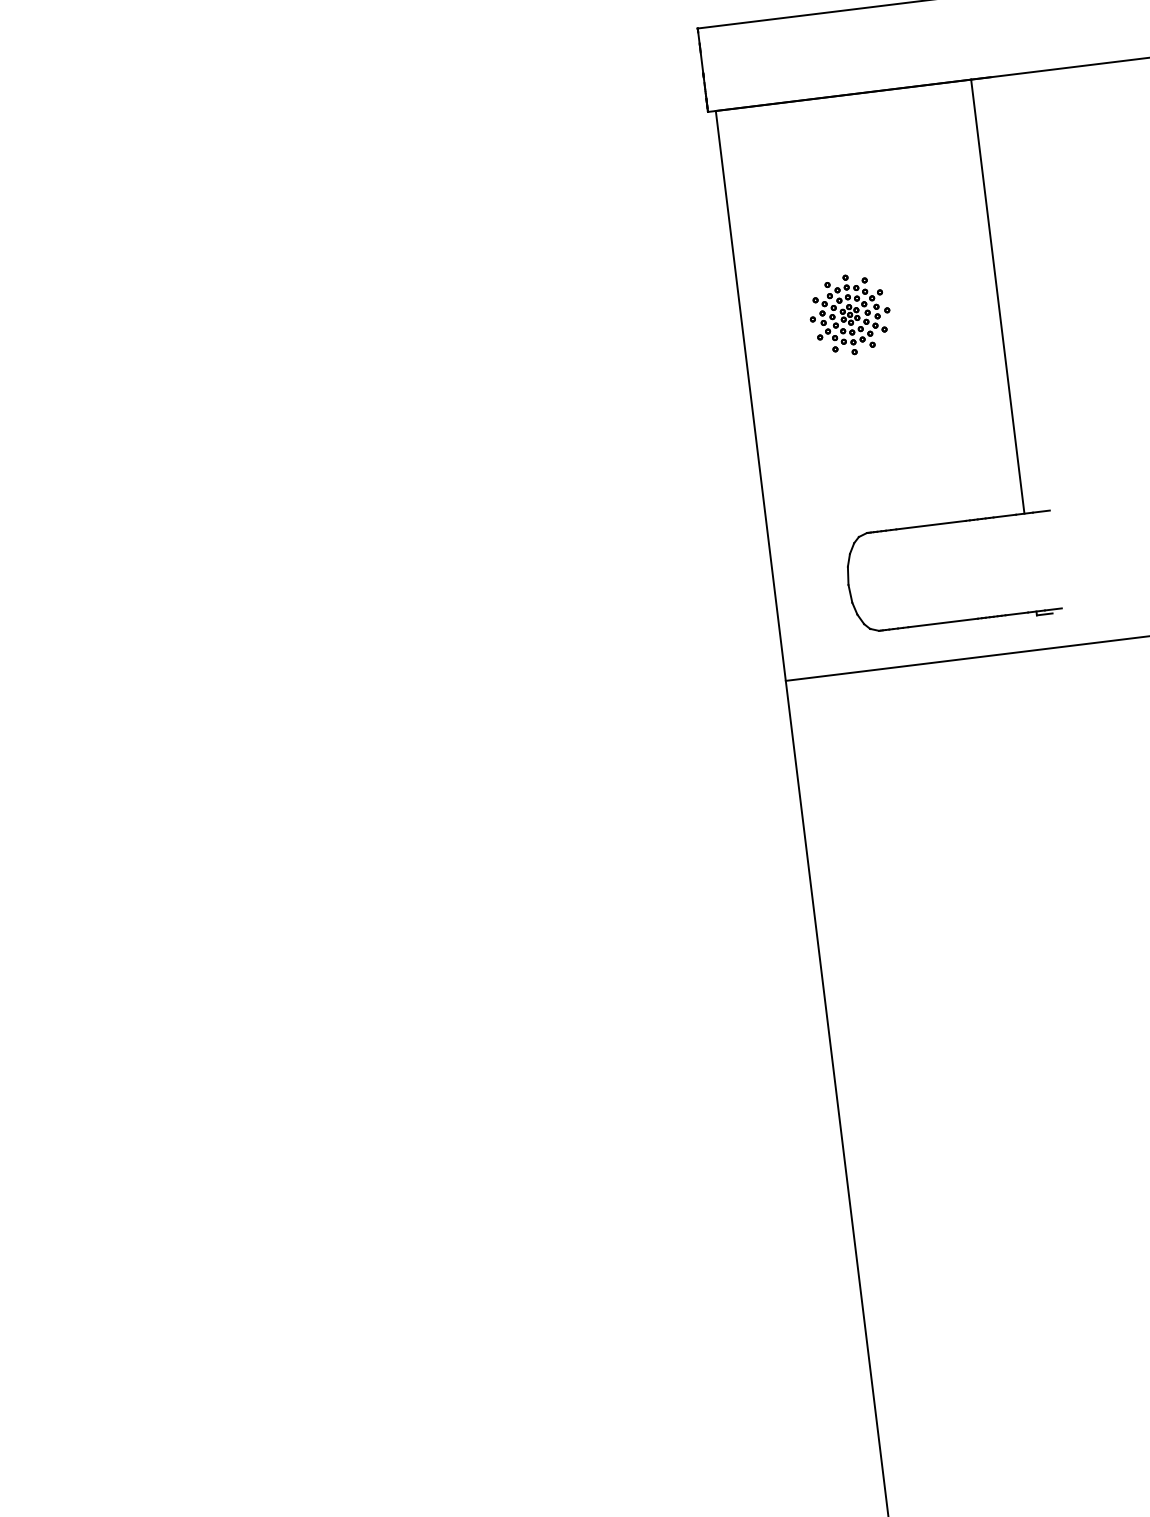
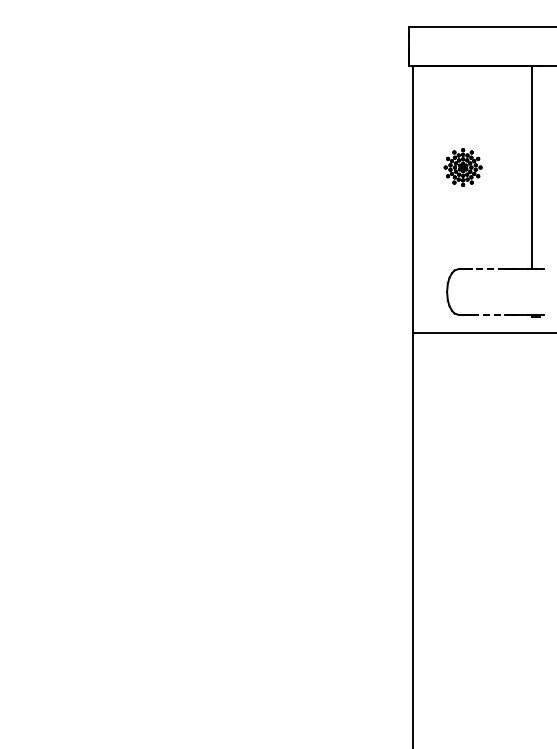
line: (931, 526) -> (488, 269), solid -> dashed
line: (944, 621) -> (489, 314), solid -> dashed

